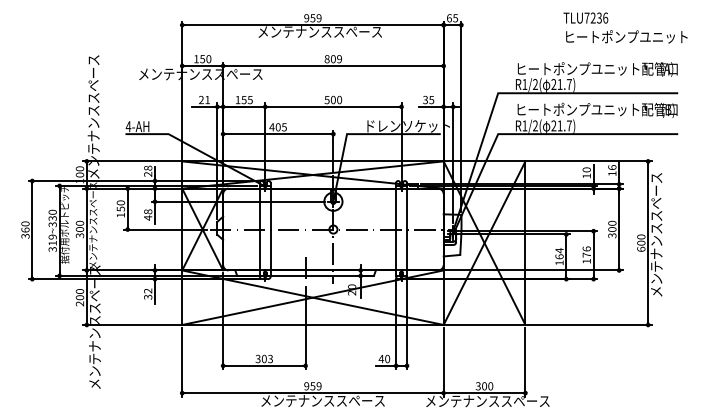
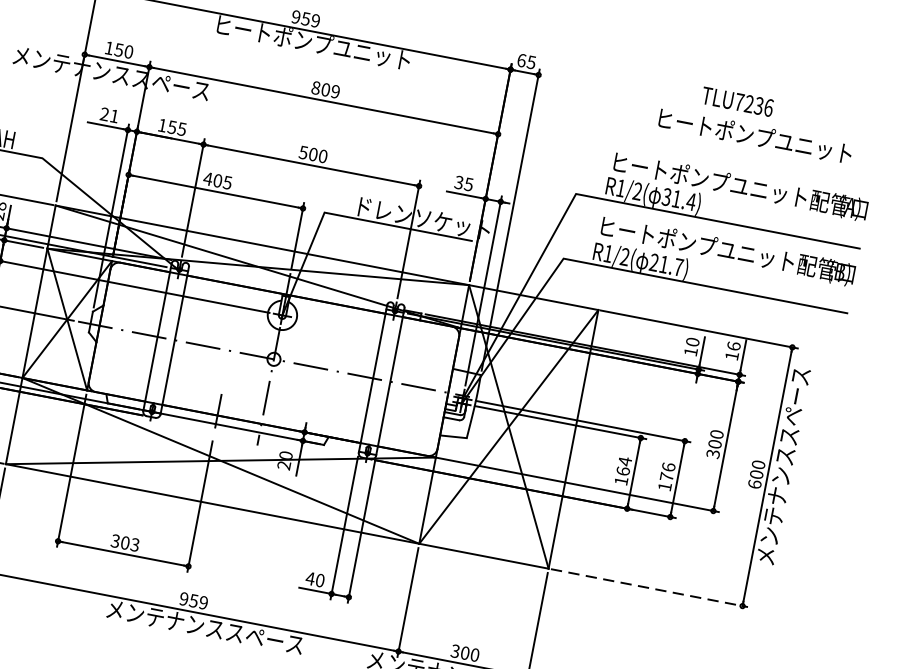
text: (319, 32) -> (311, 43), メンテナンススペース -> ヒートポンプユニット
text: (626, 36) -> (755, 135), moved
text: (561, 84) -> (678, 199), 21.7) -> 31.4)
line: (589, 324) -> (650, 587), solid -> dashed

